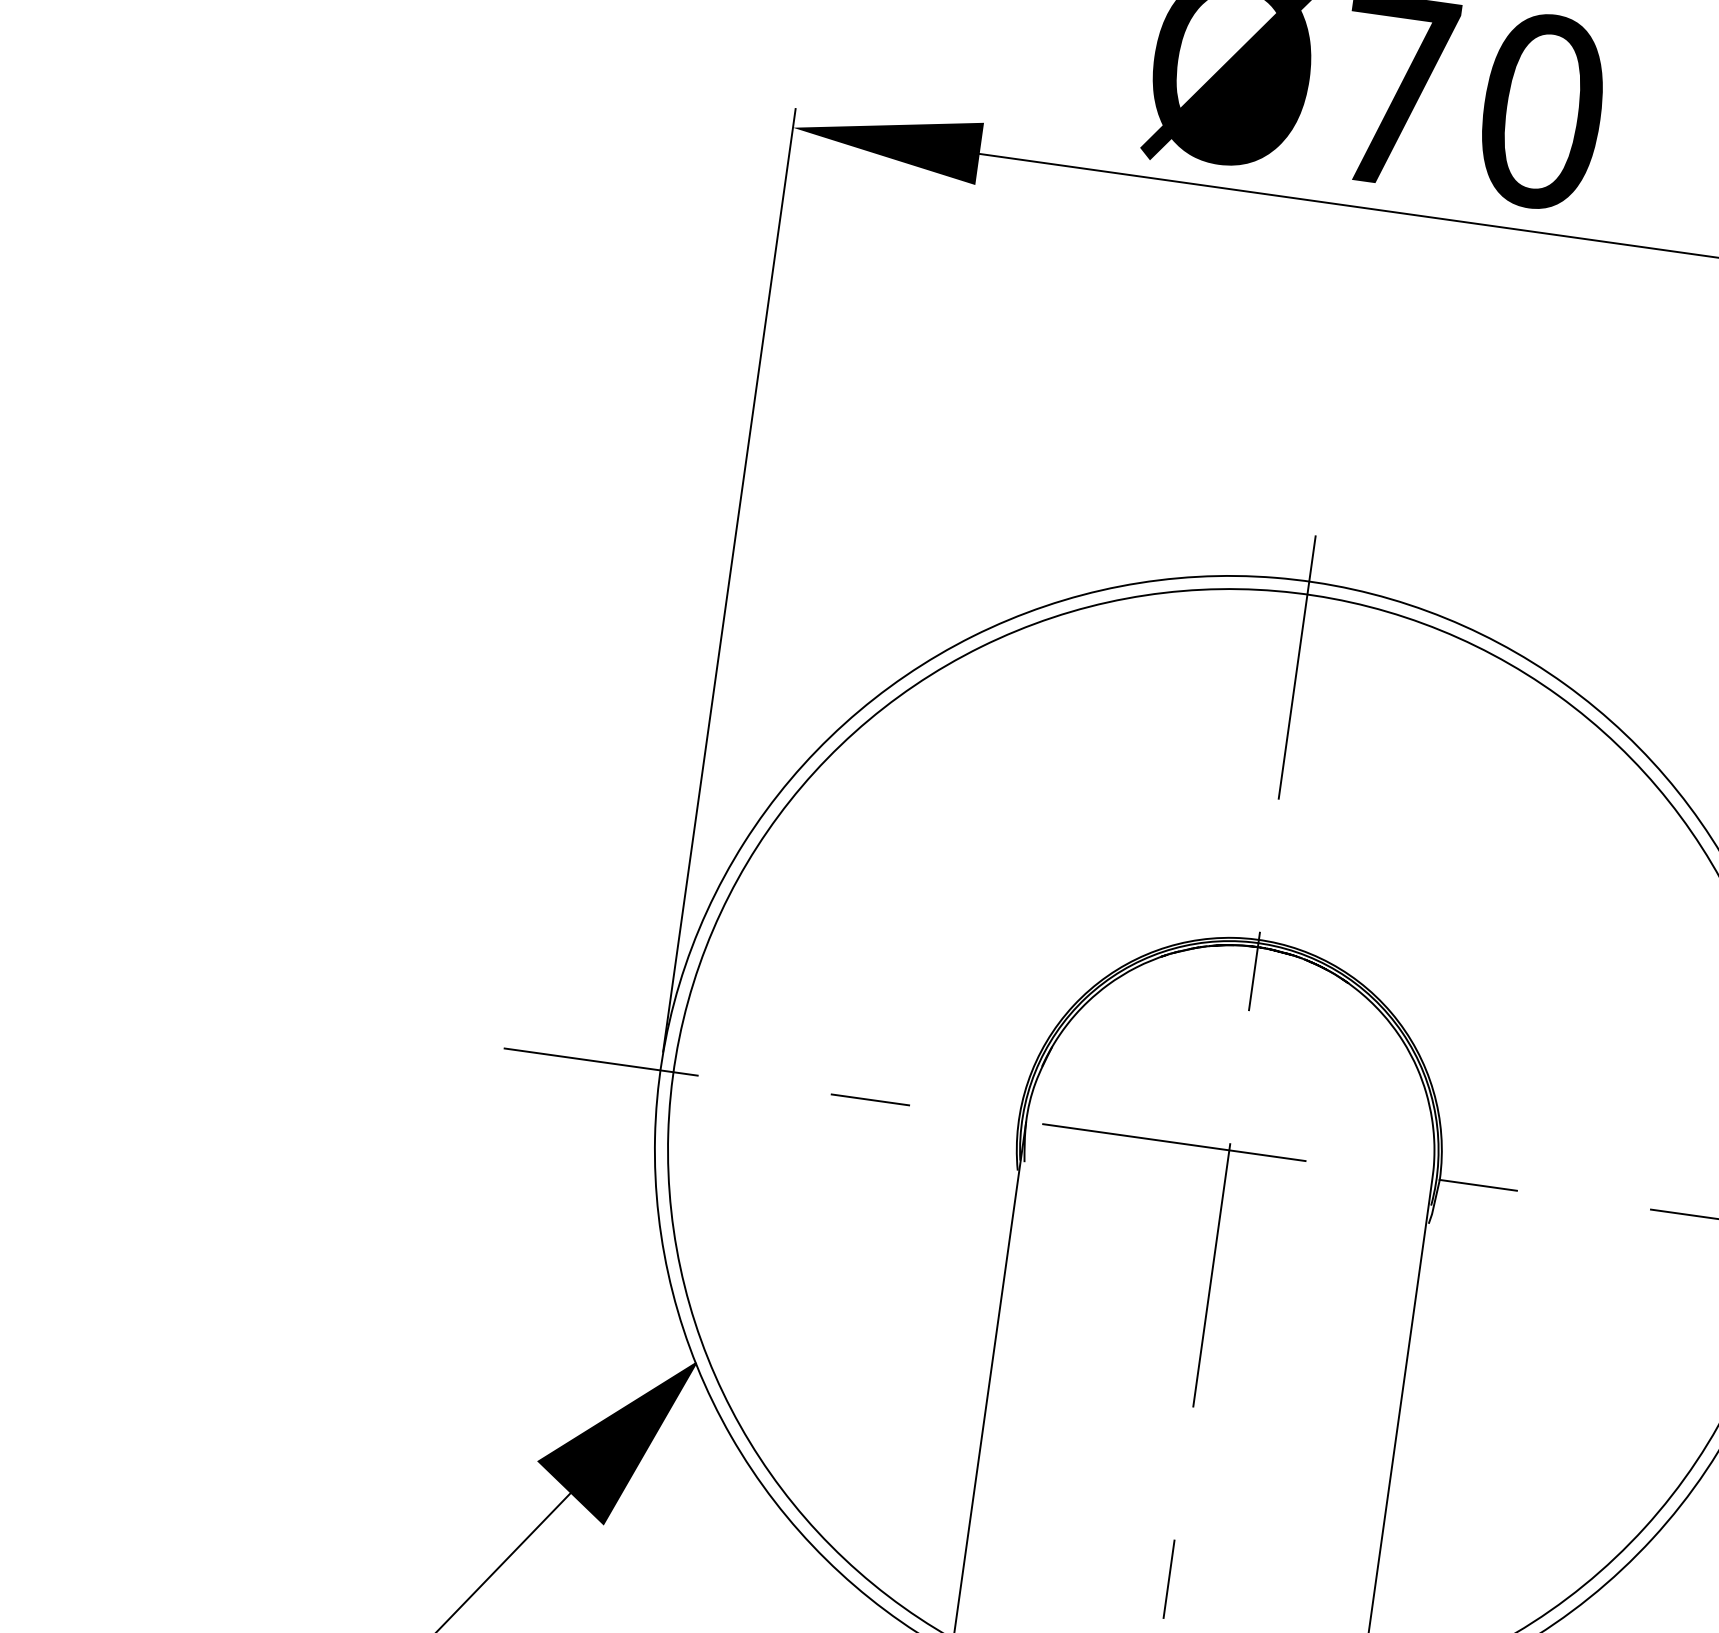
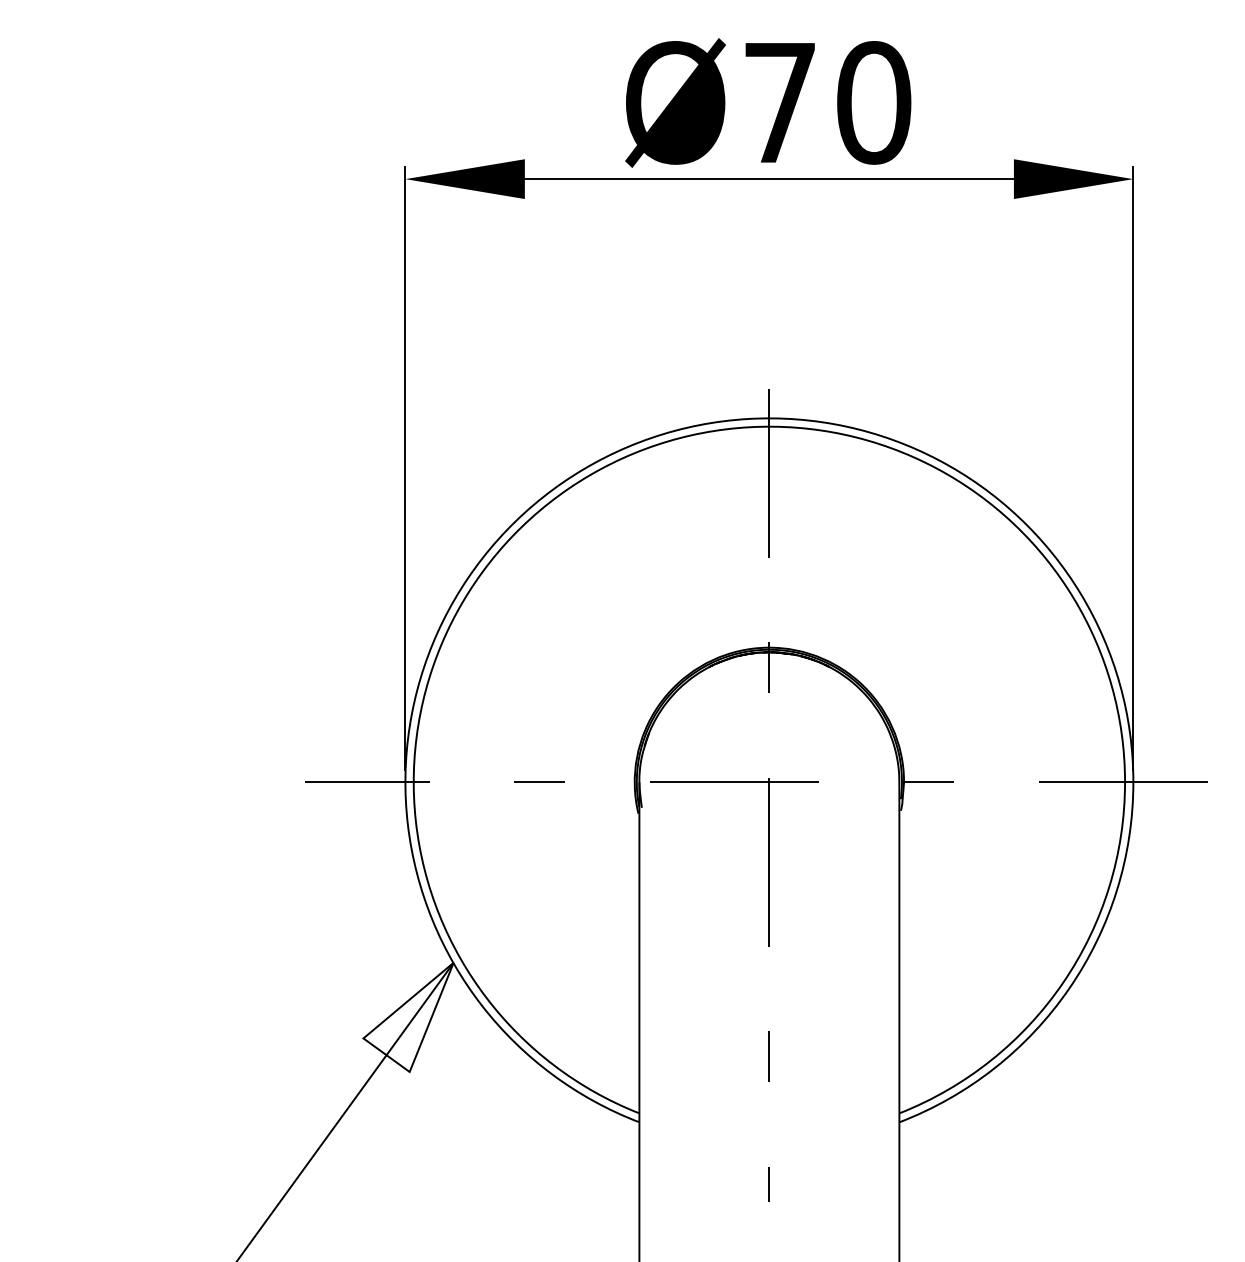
fill: (613, 1437) -> (408, 1016), removed

